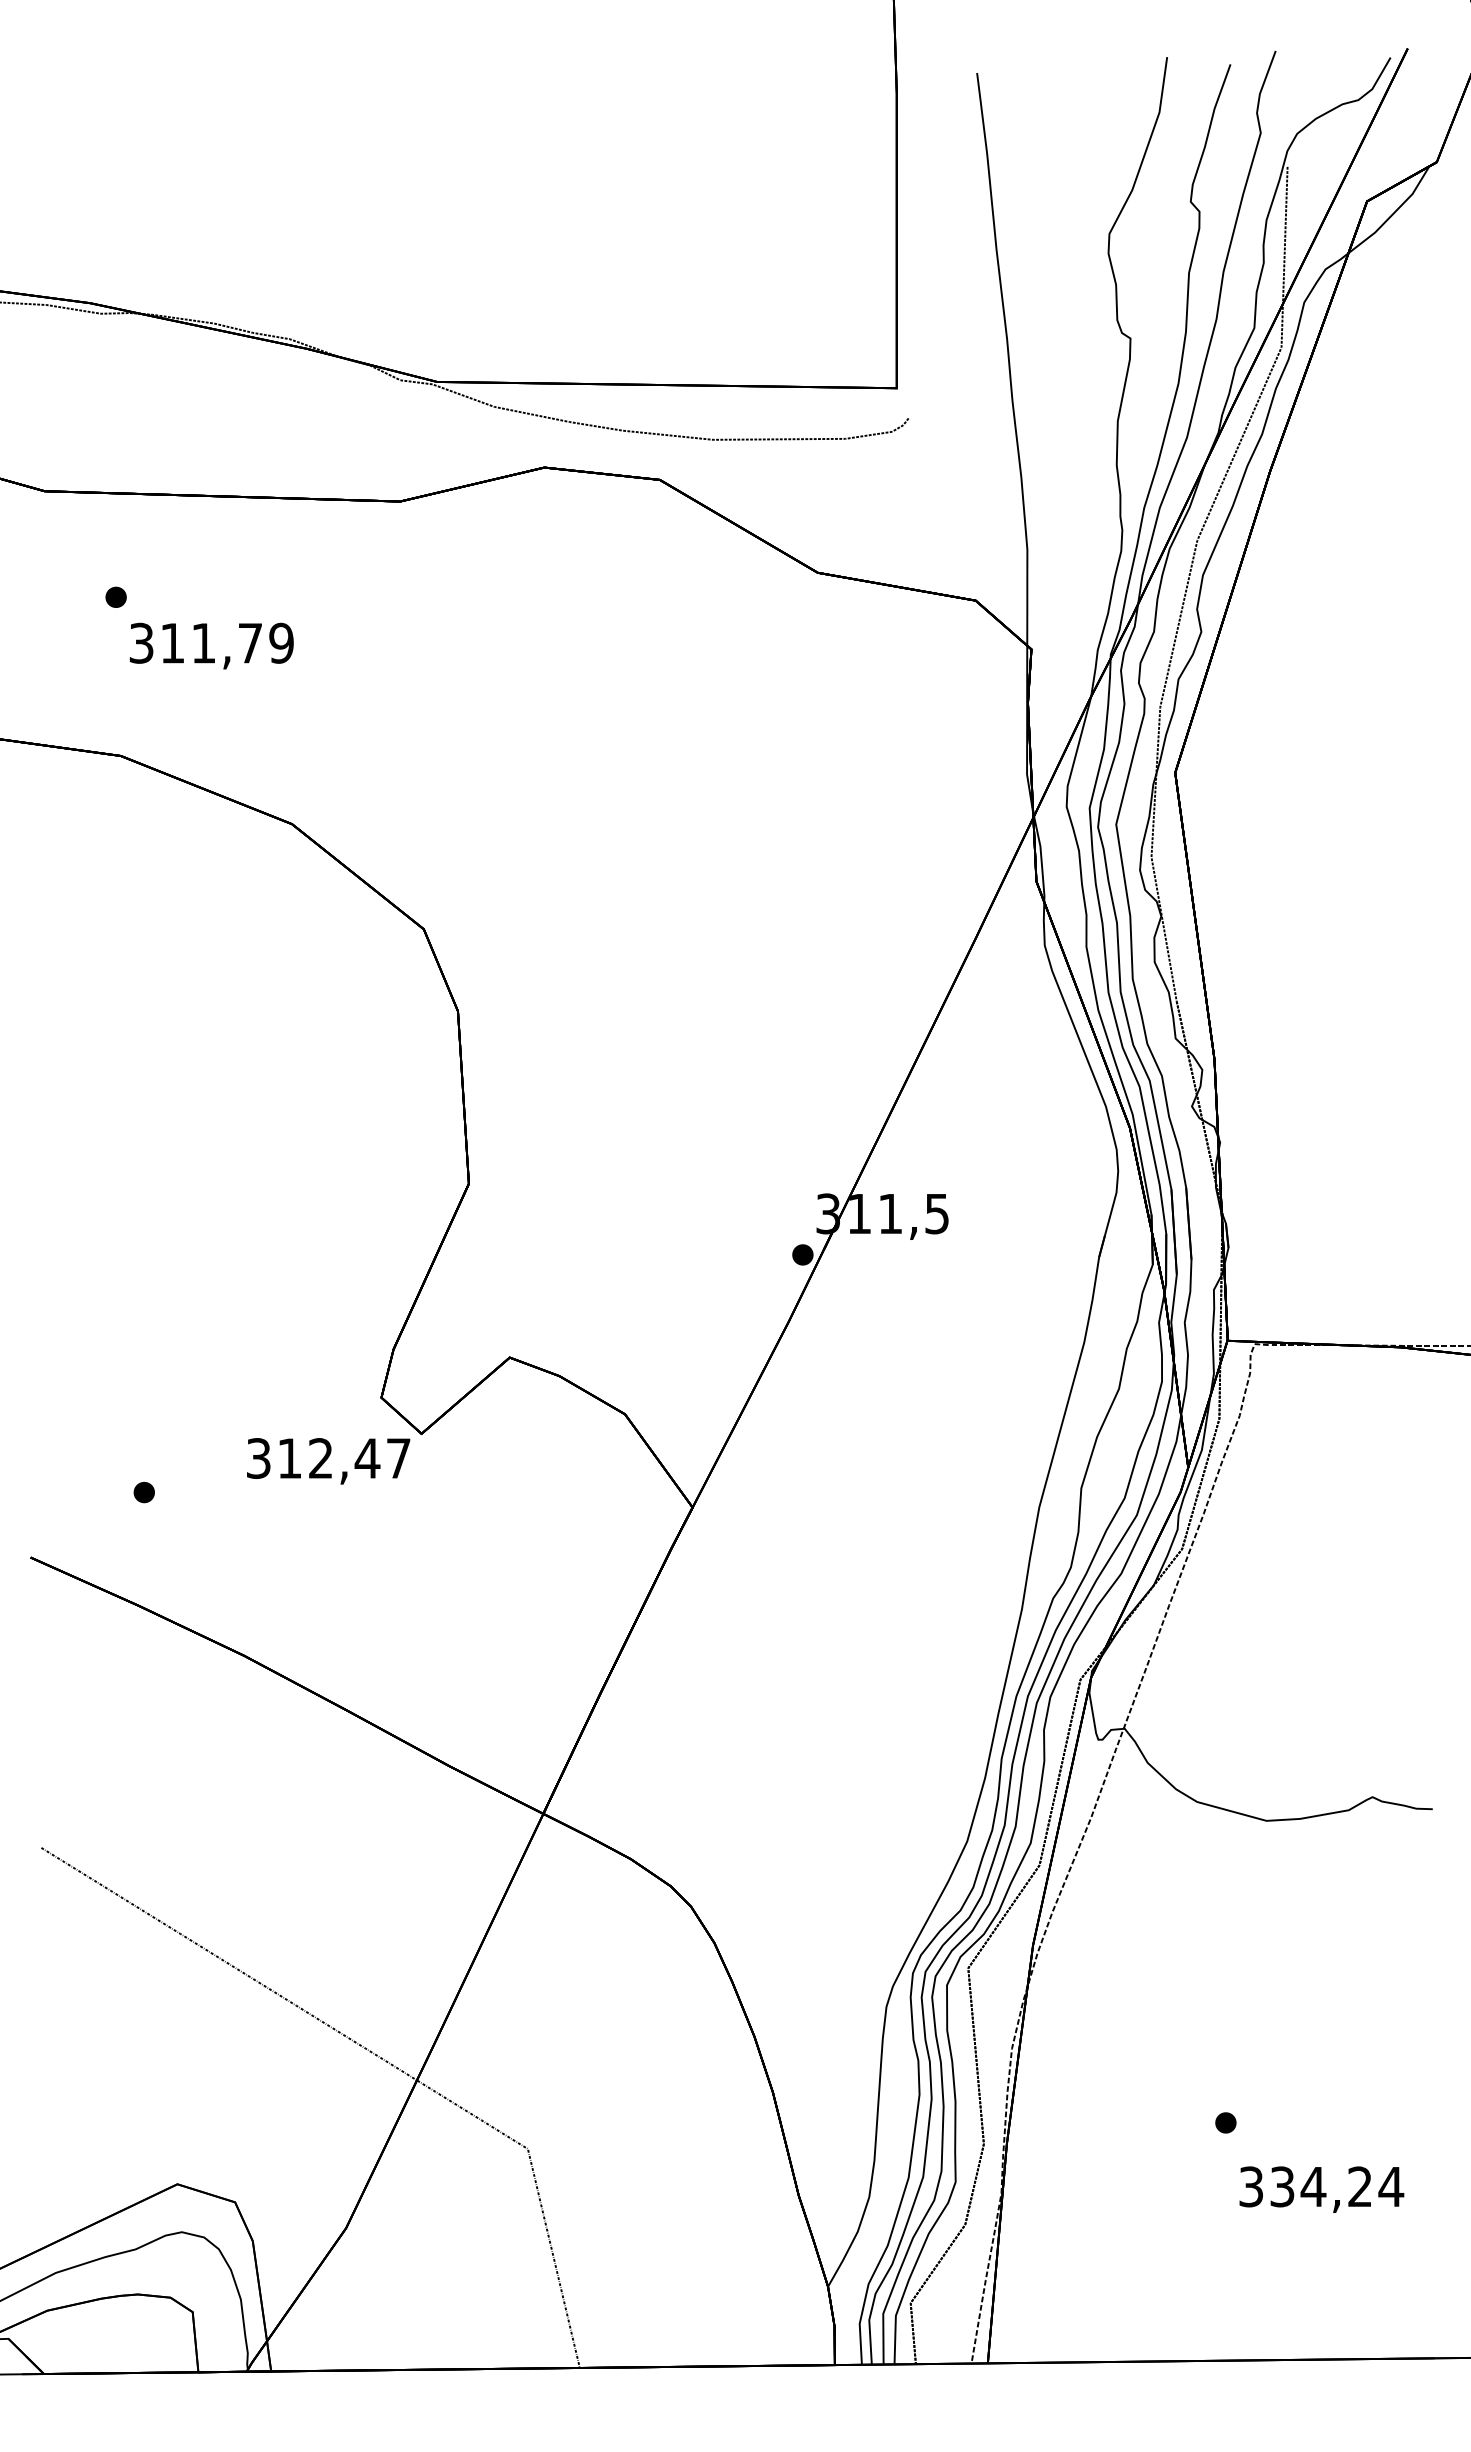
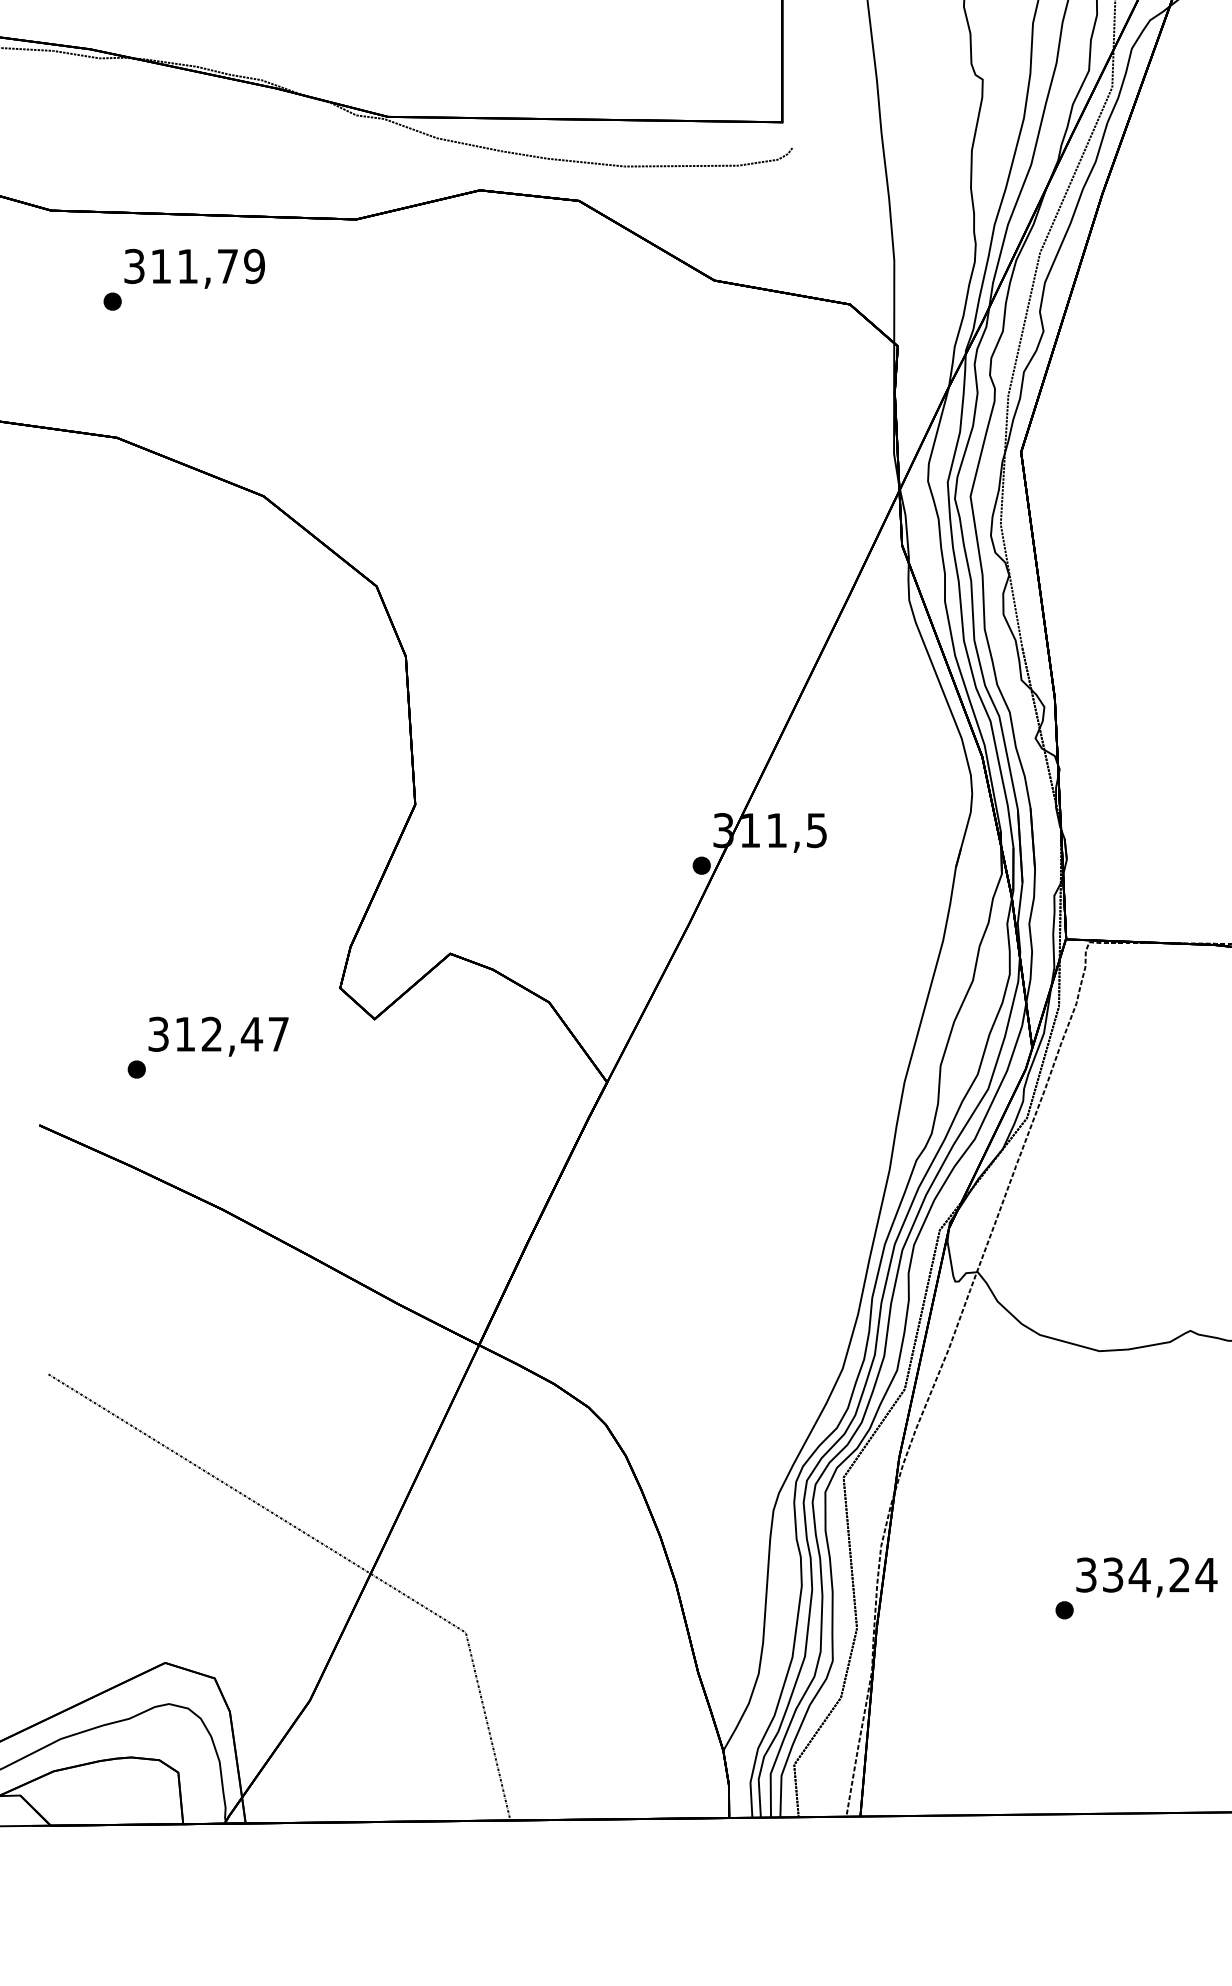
text: (211, 645) -> (194, 268), moved
text: (328, 1461) -> (218, 1036), moved
text: (1321, 2189) -> (1146, 1577), moved

